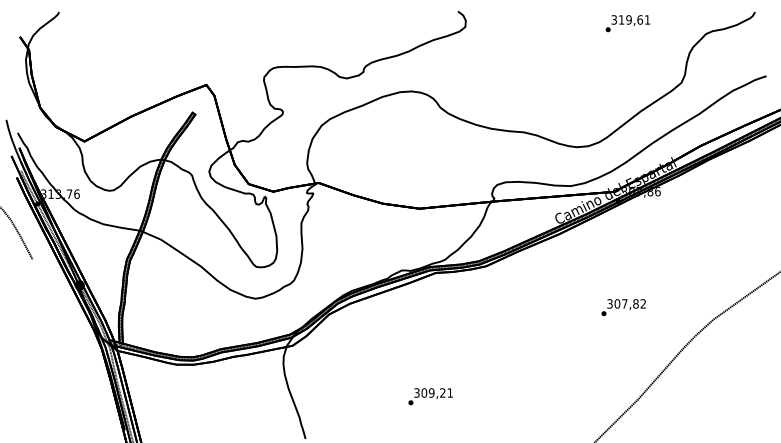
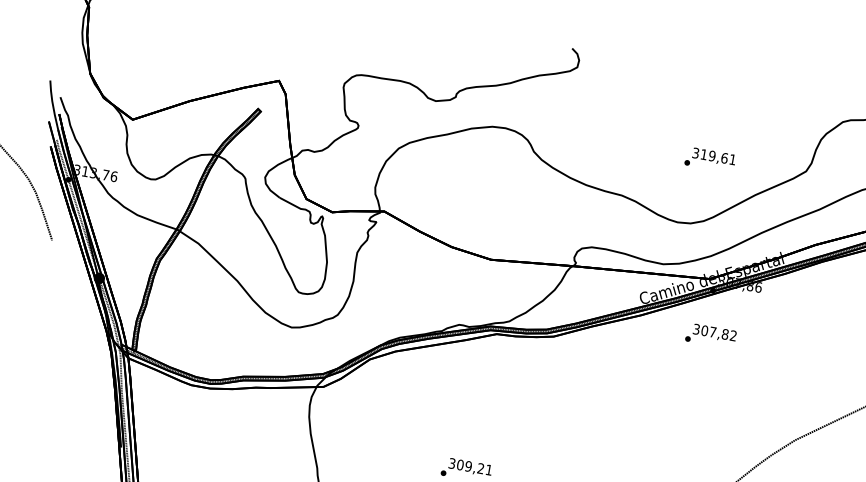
text: (627, 23) -> (709, 159), moved
text: (623, 307) -> (710, 335), moved

